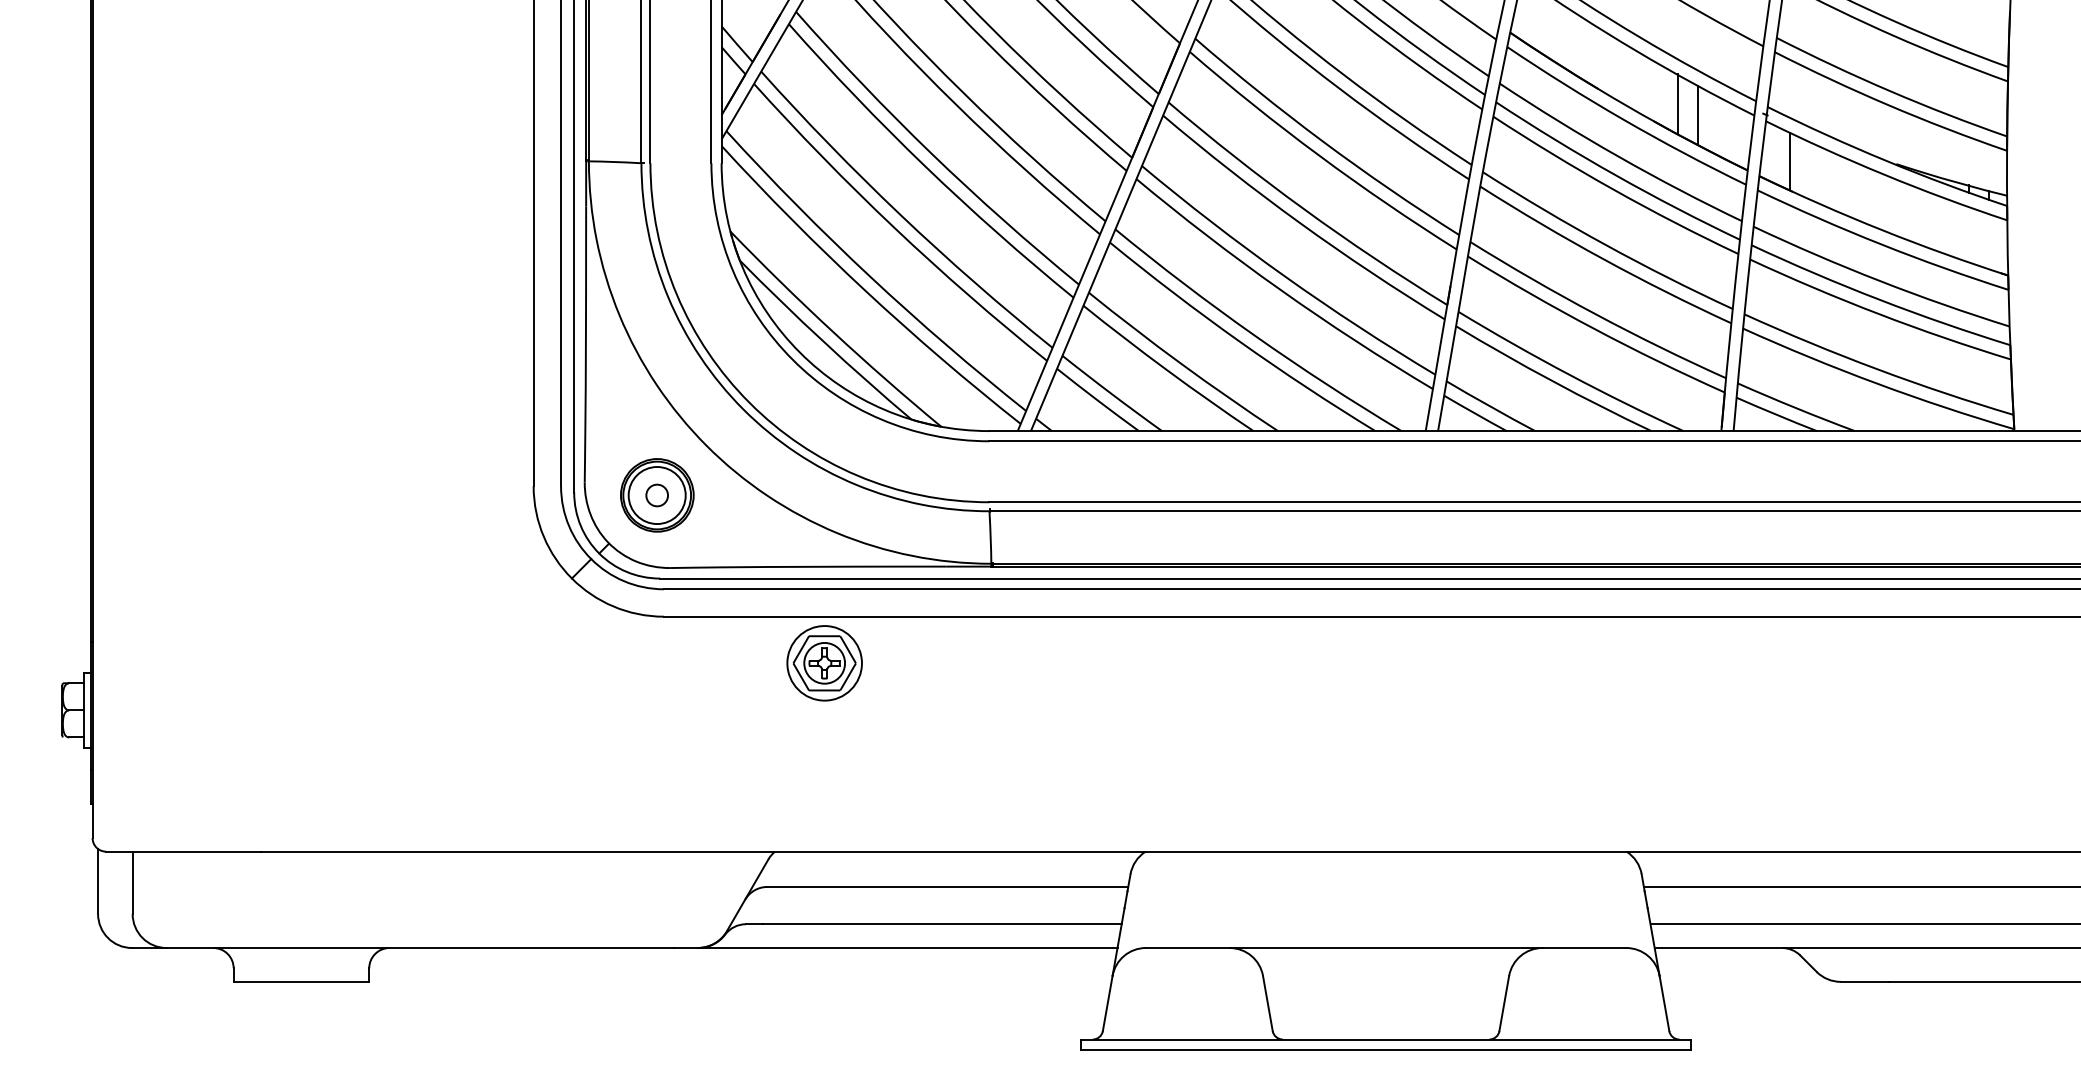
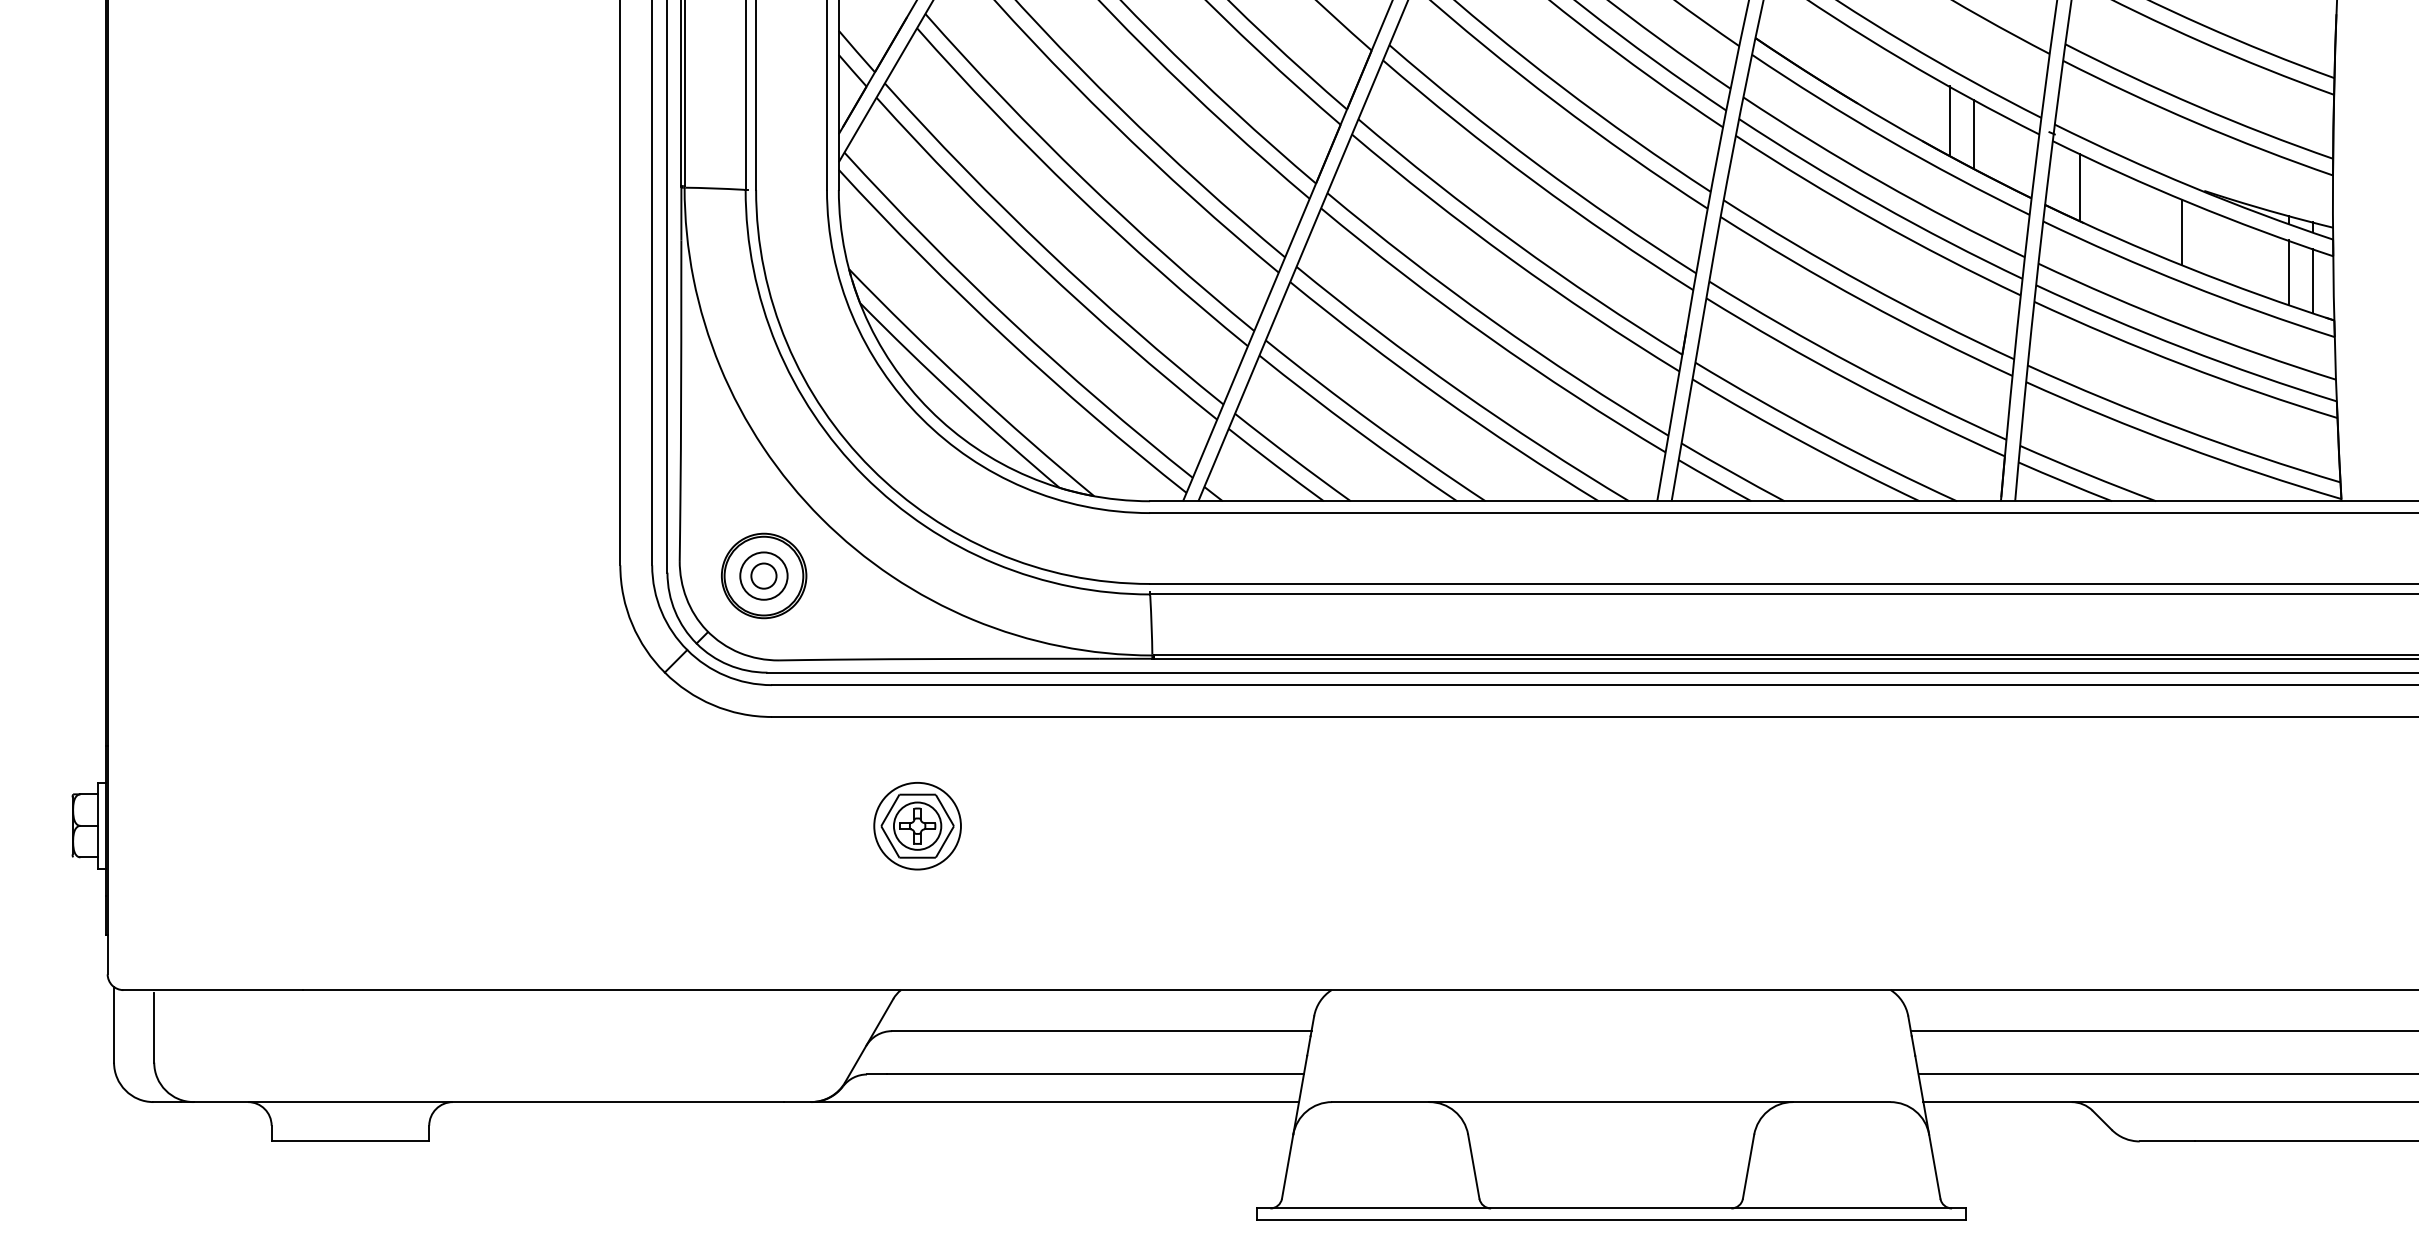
line: (1877, 199) -> (2182, 232), added
line: (1968, 234) -> (2288, 272), added
line: (1989, 241) -> (2312, 280), added
circle: (656, 494) -> (763, 575), size x0.71
part: (824, 663) -> (917, 826), moved

